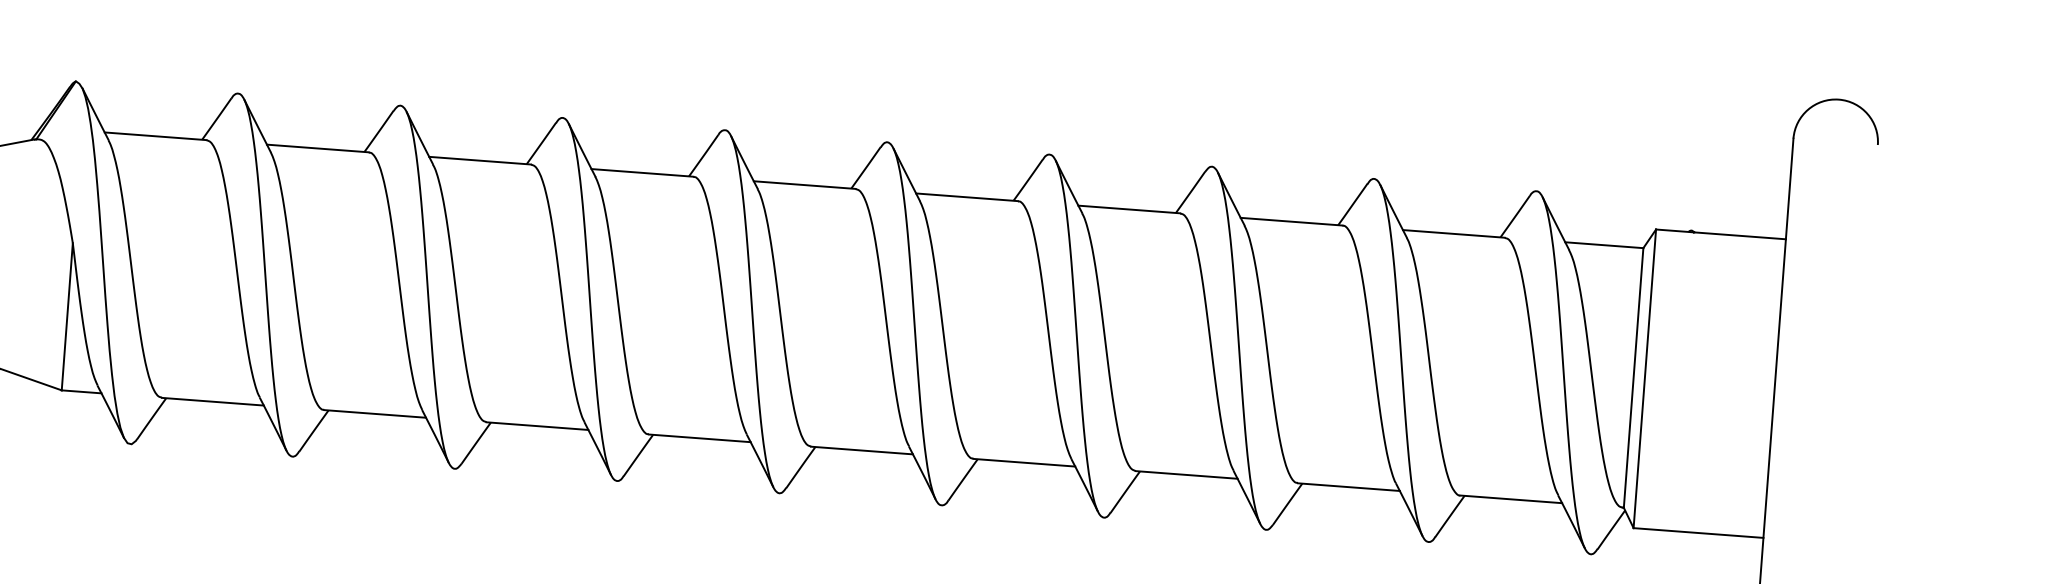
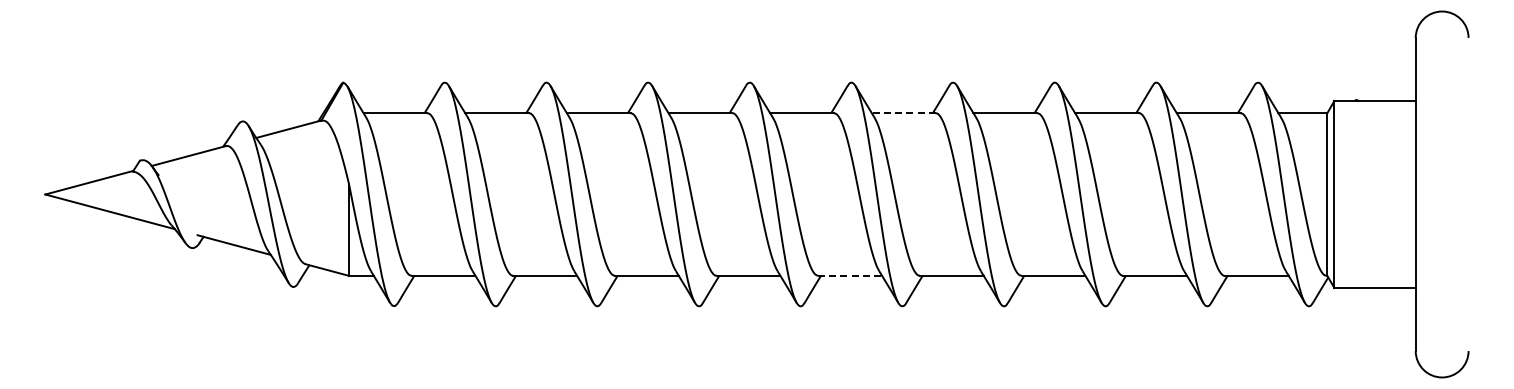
line: (966, 197) -> (903, 113), solid -> dashed
line: (862, 450) -> (850, 275), solid -> dashed

